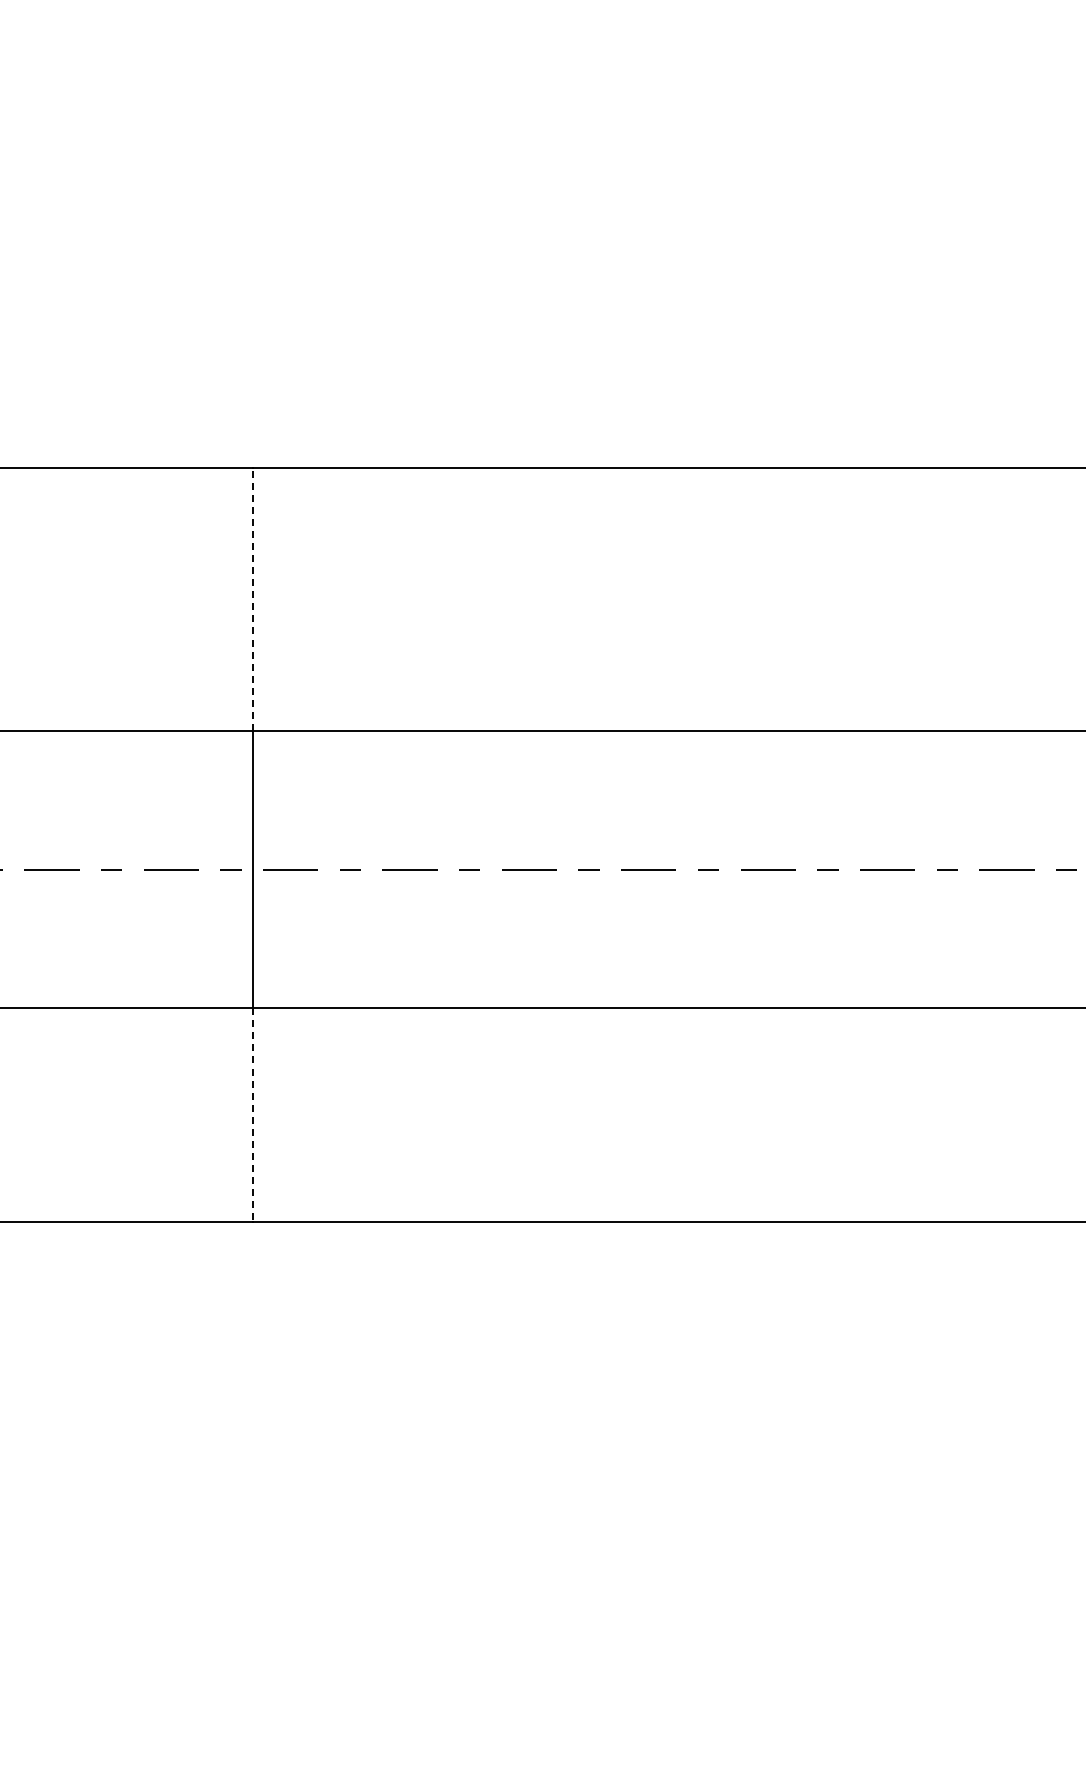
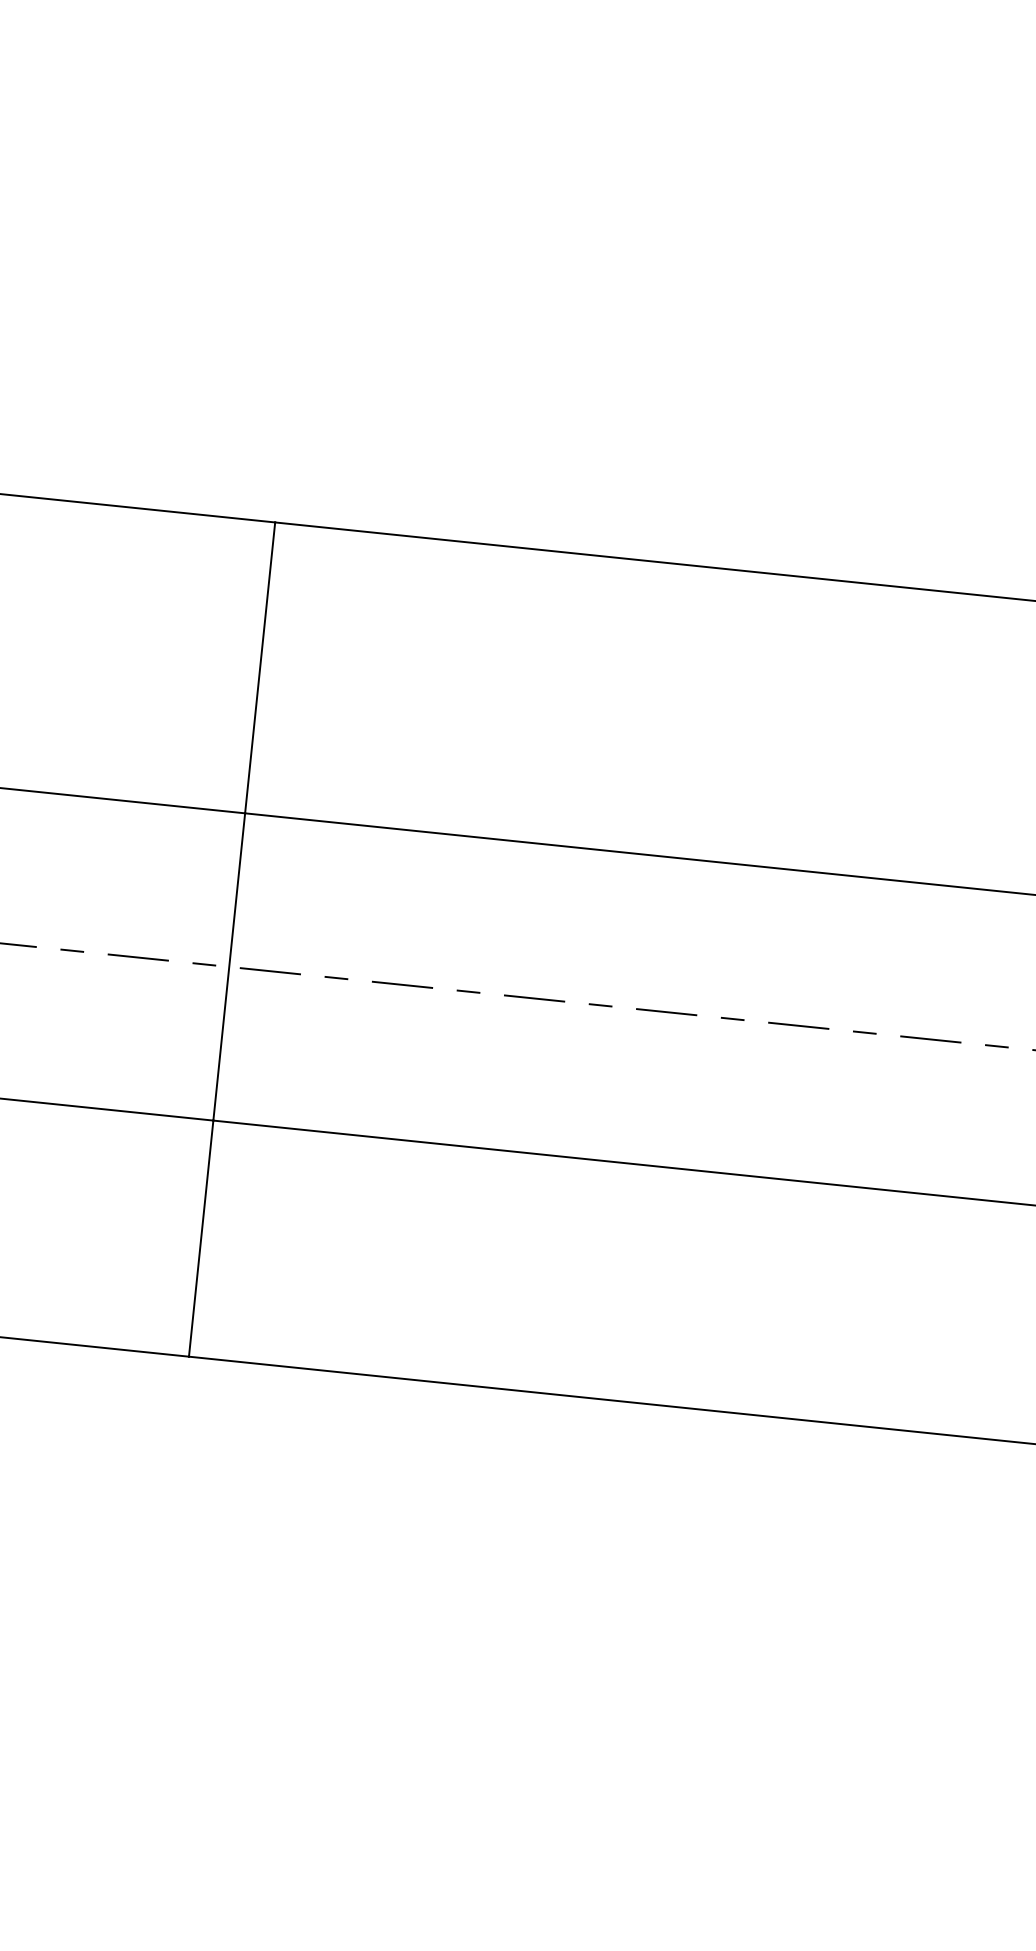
line: (253, 598) -> (260, 667), dashed -> solid
line: (253, 1115) -> (201, 1239), dashed -> solid

